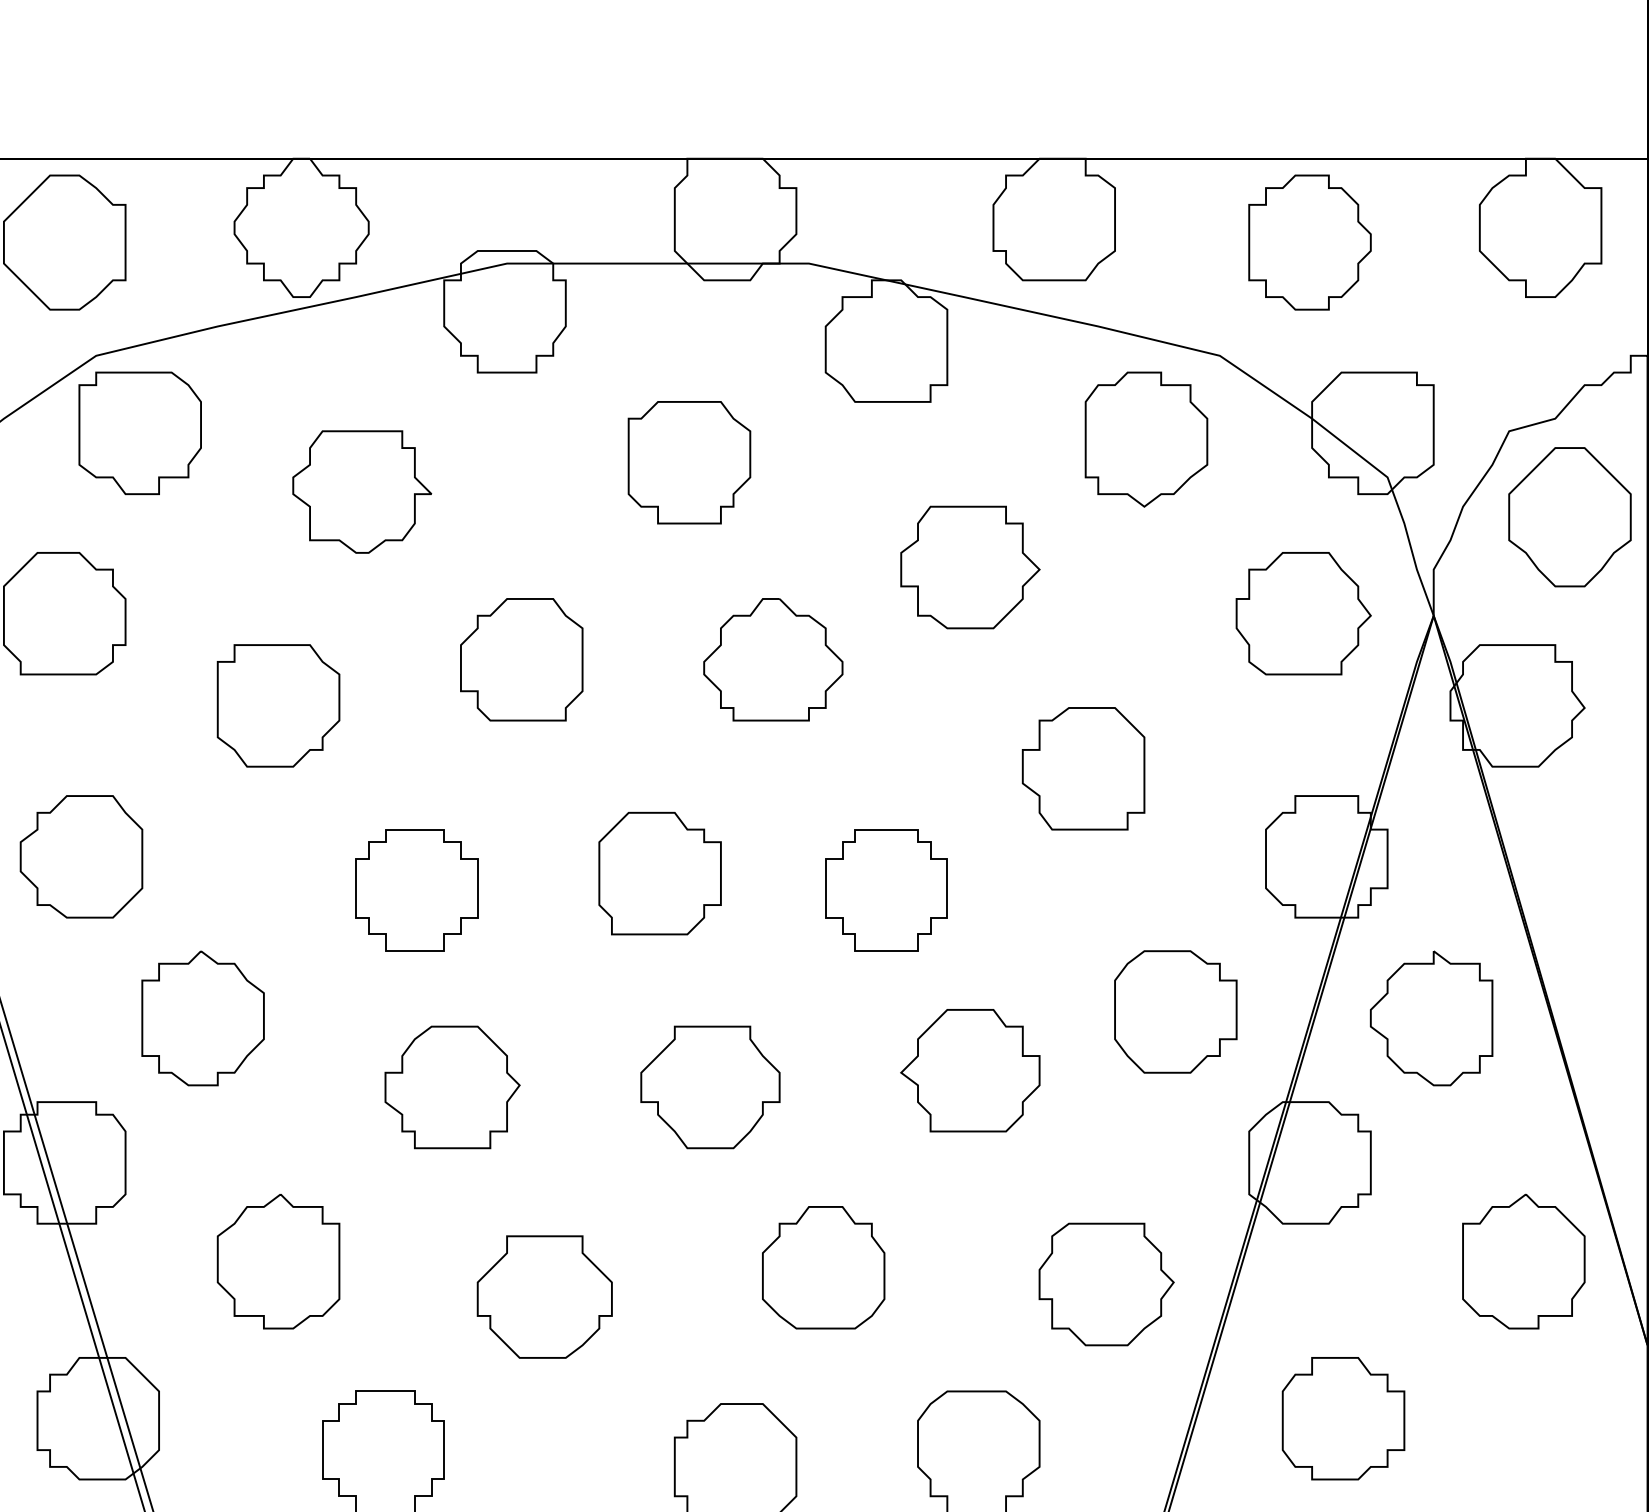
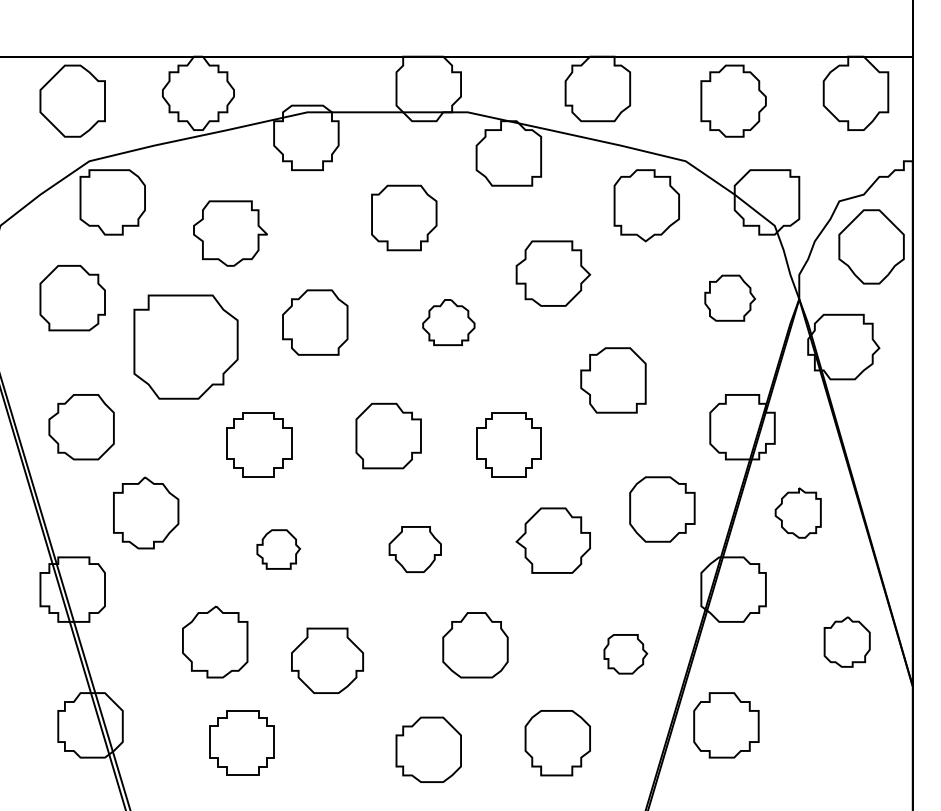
part: (1302, 614) -> (729, 298), size x0.7
part: (772, 659) -> (448, 322), size x0.7
part: (279, 704) -> (186, 346), size x1.6
part: (1432, 1017) -> (798, 512), size x0.7
part: (452, 1087) -> (278, 549), size x0.6
part: (708, 1087) -> (414, 549), size x0.7
part: (279, 1260) -> (215, 641), moved
part: (1524, 1260) -> (847, 641), size x0.7
part: (1106, 1285) -> (625, 654), size x0.6
part: (1343, 1418) -> (726, 725), moved

